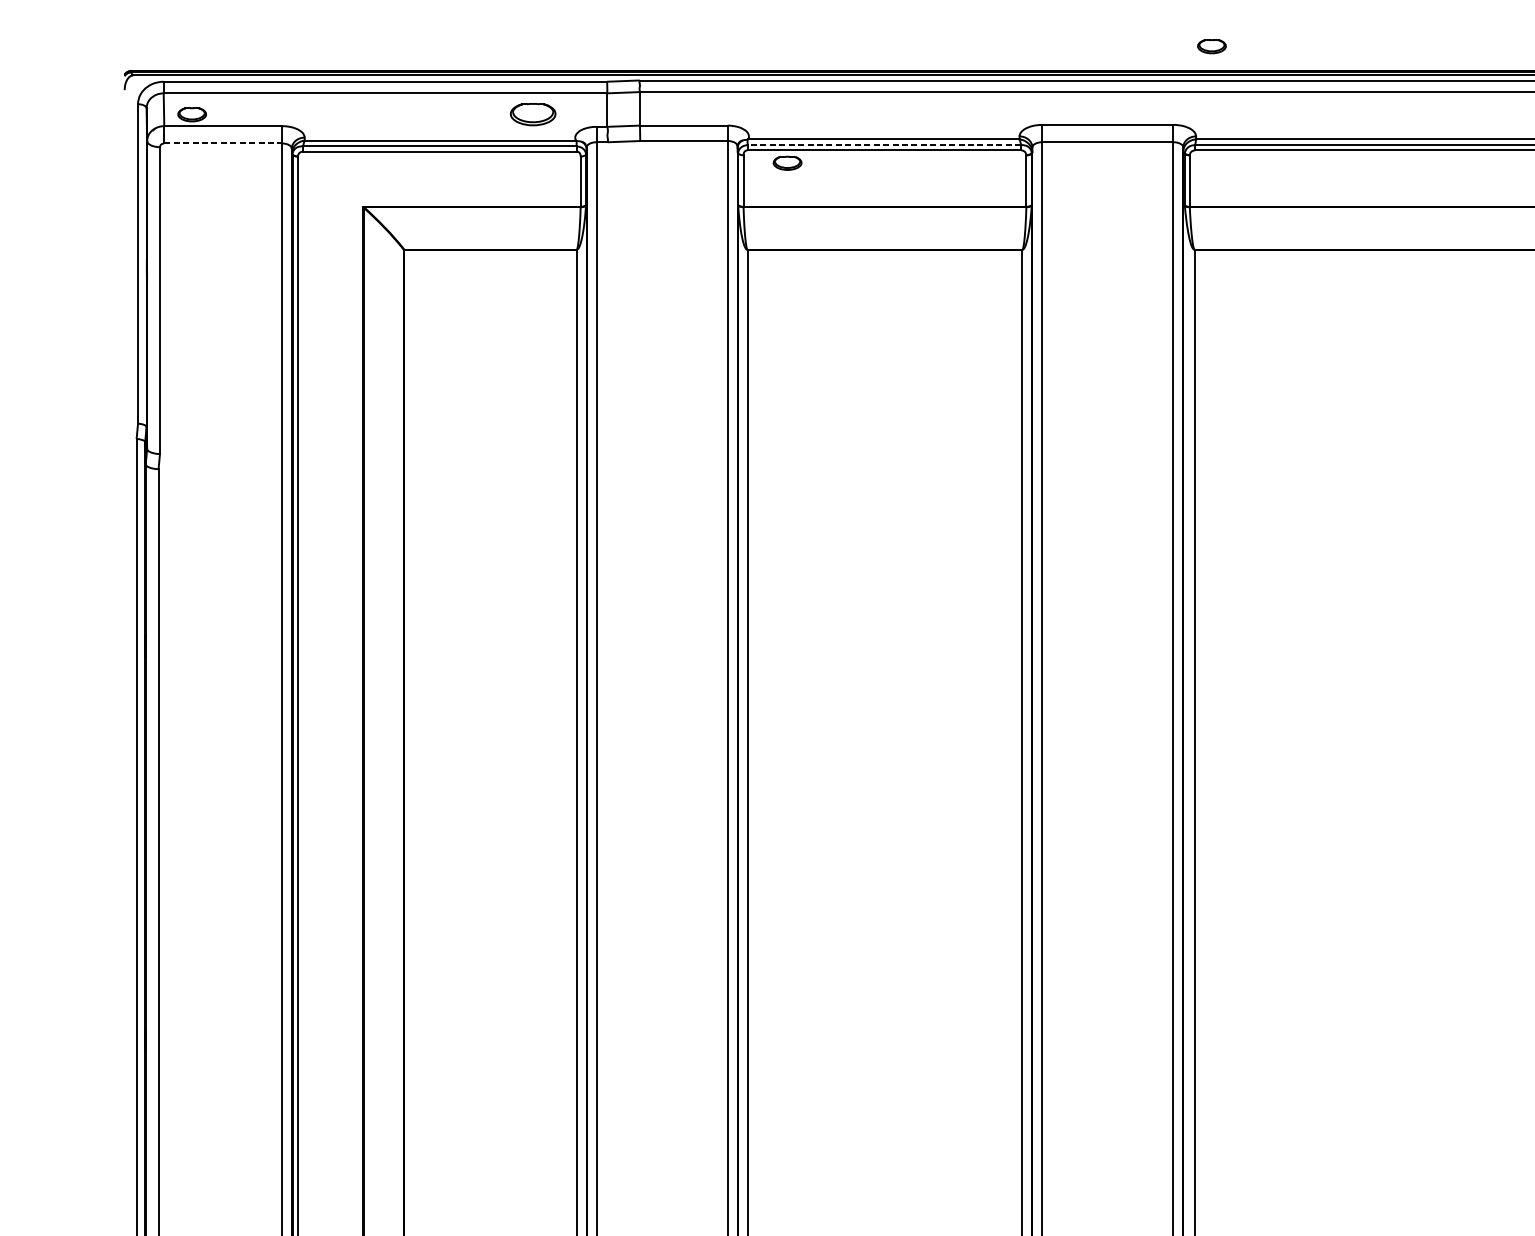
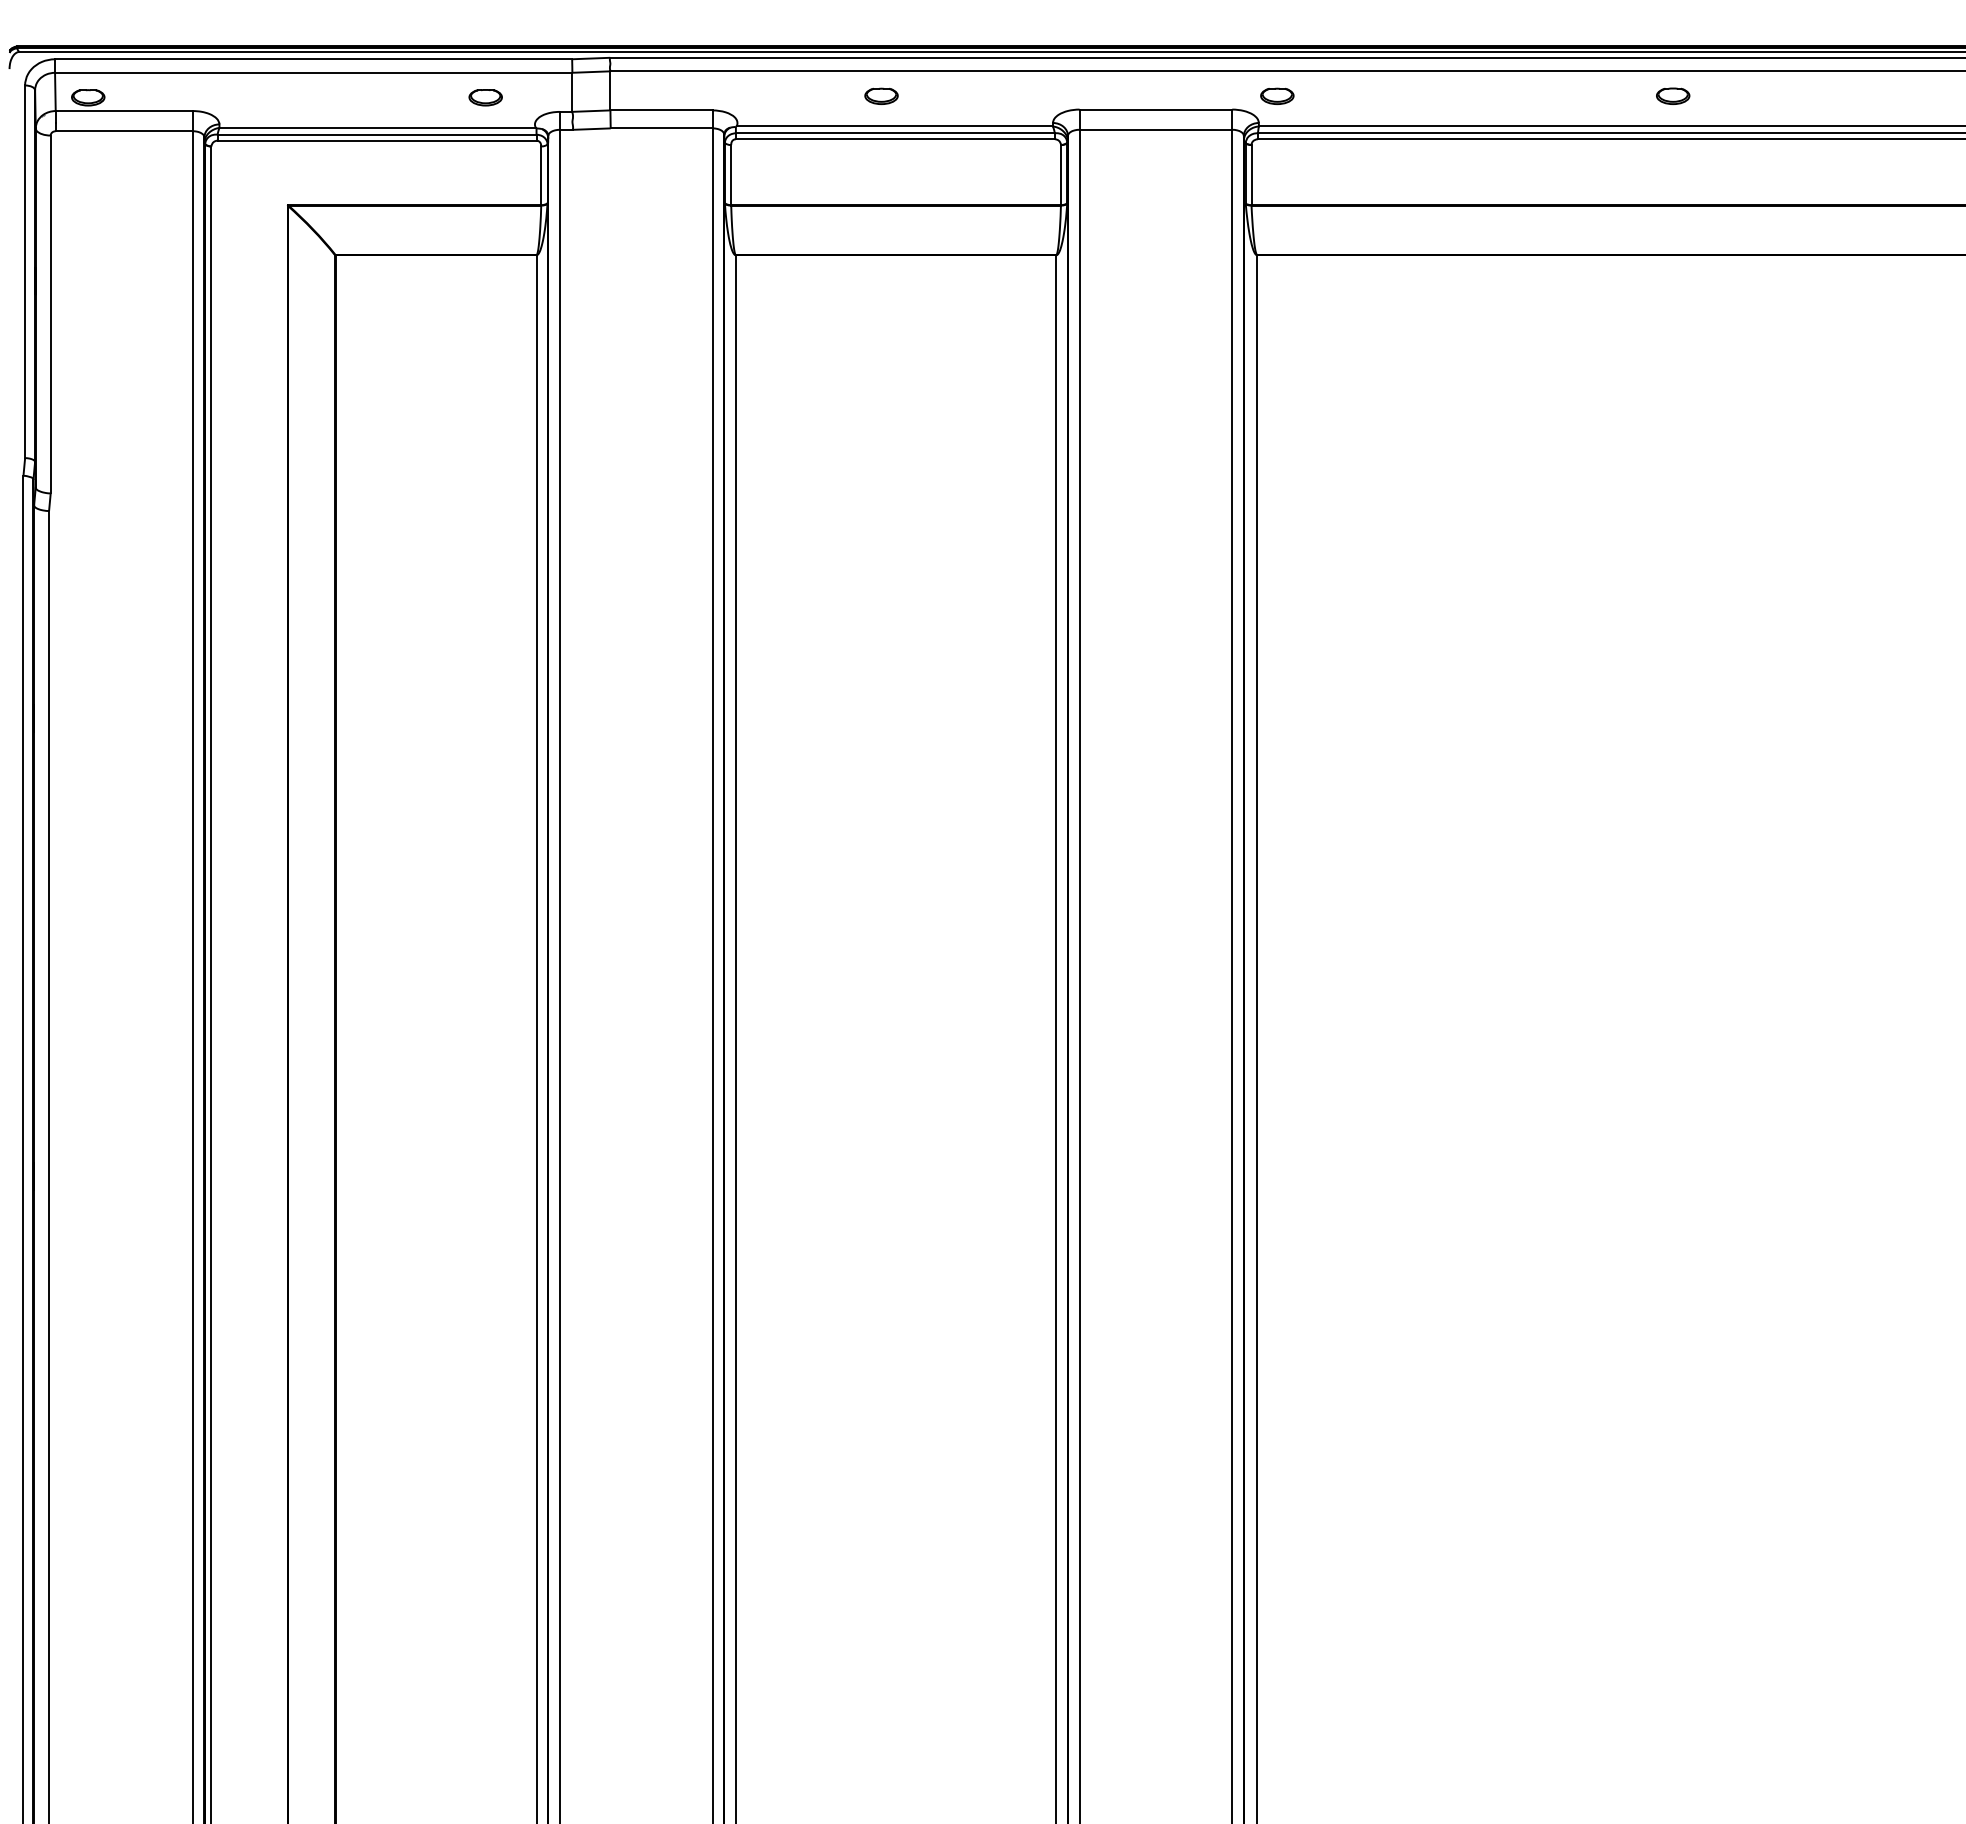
part: (1212, 45) -> (1277, 95), moved
part: (532, 114) -> (485, 97), size x0.62
line: (223, 143) -> (124, 131), dashed -> solid
line: (883, 145) -> (894, 133), dashed -> solid
part: (787, 162) -> (881, 95), moved

